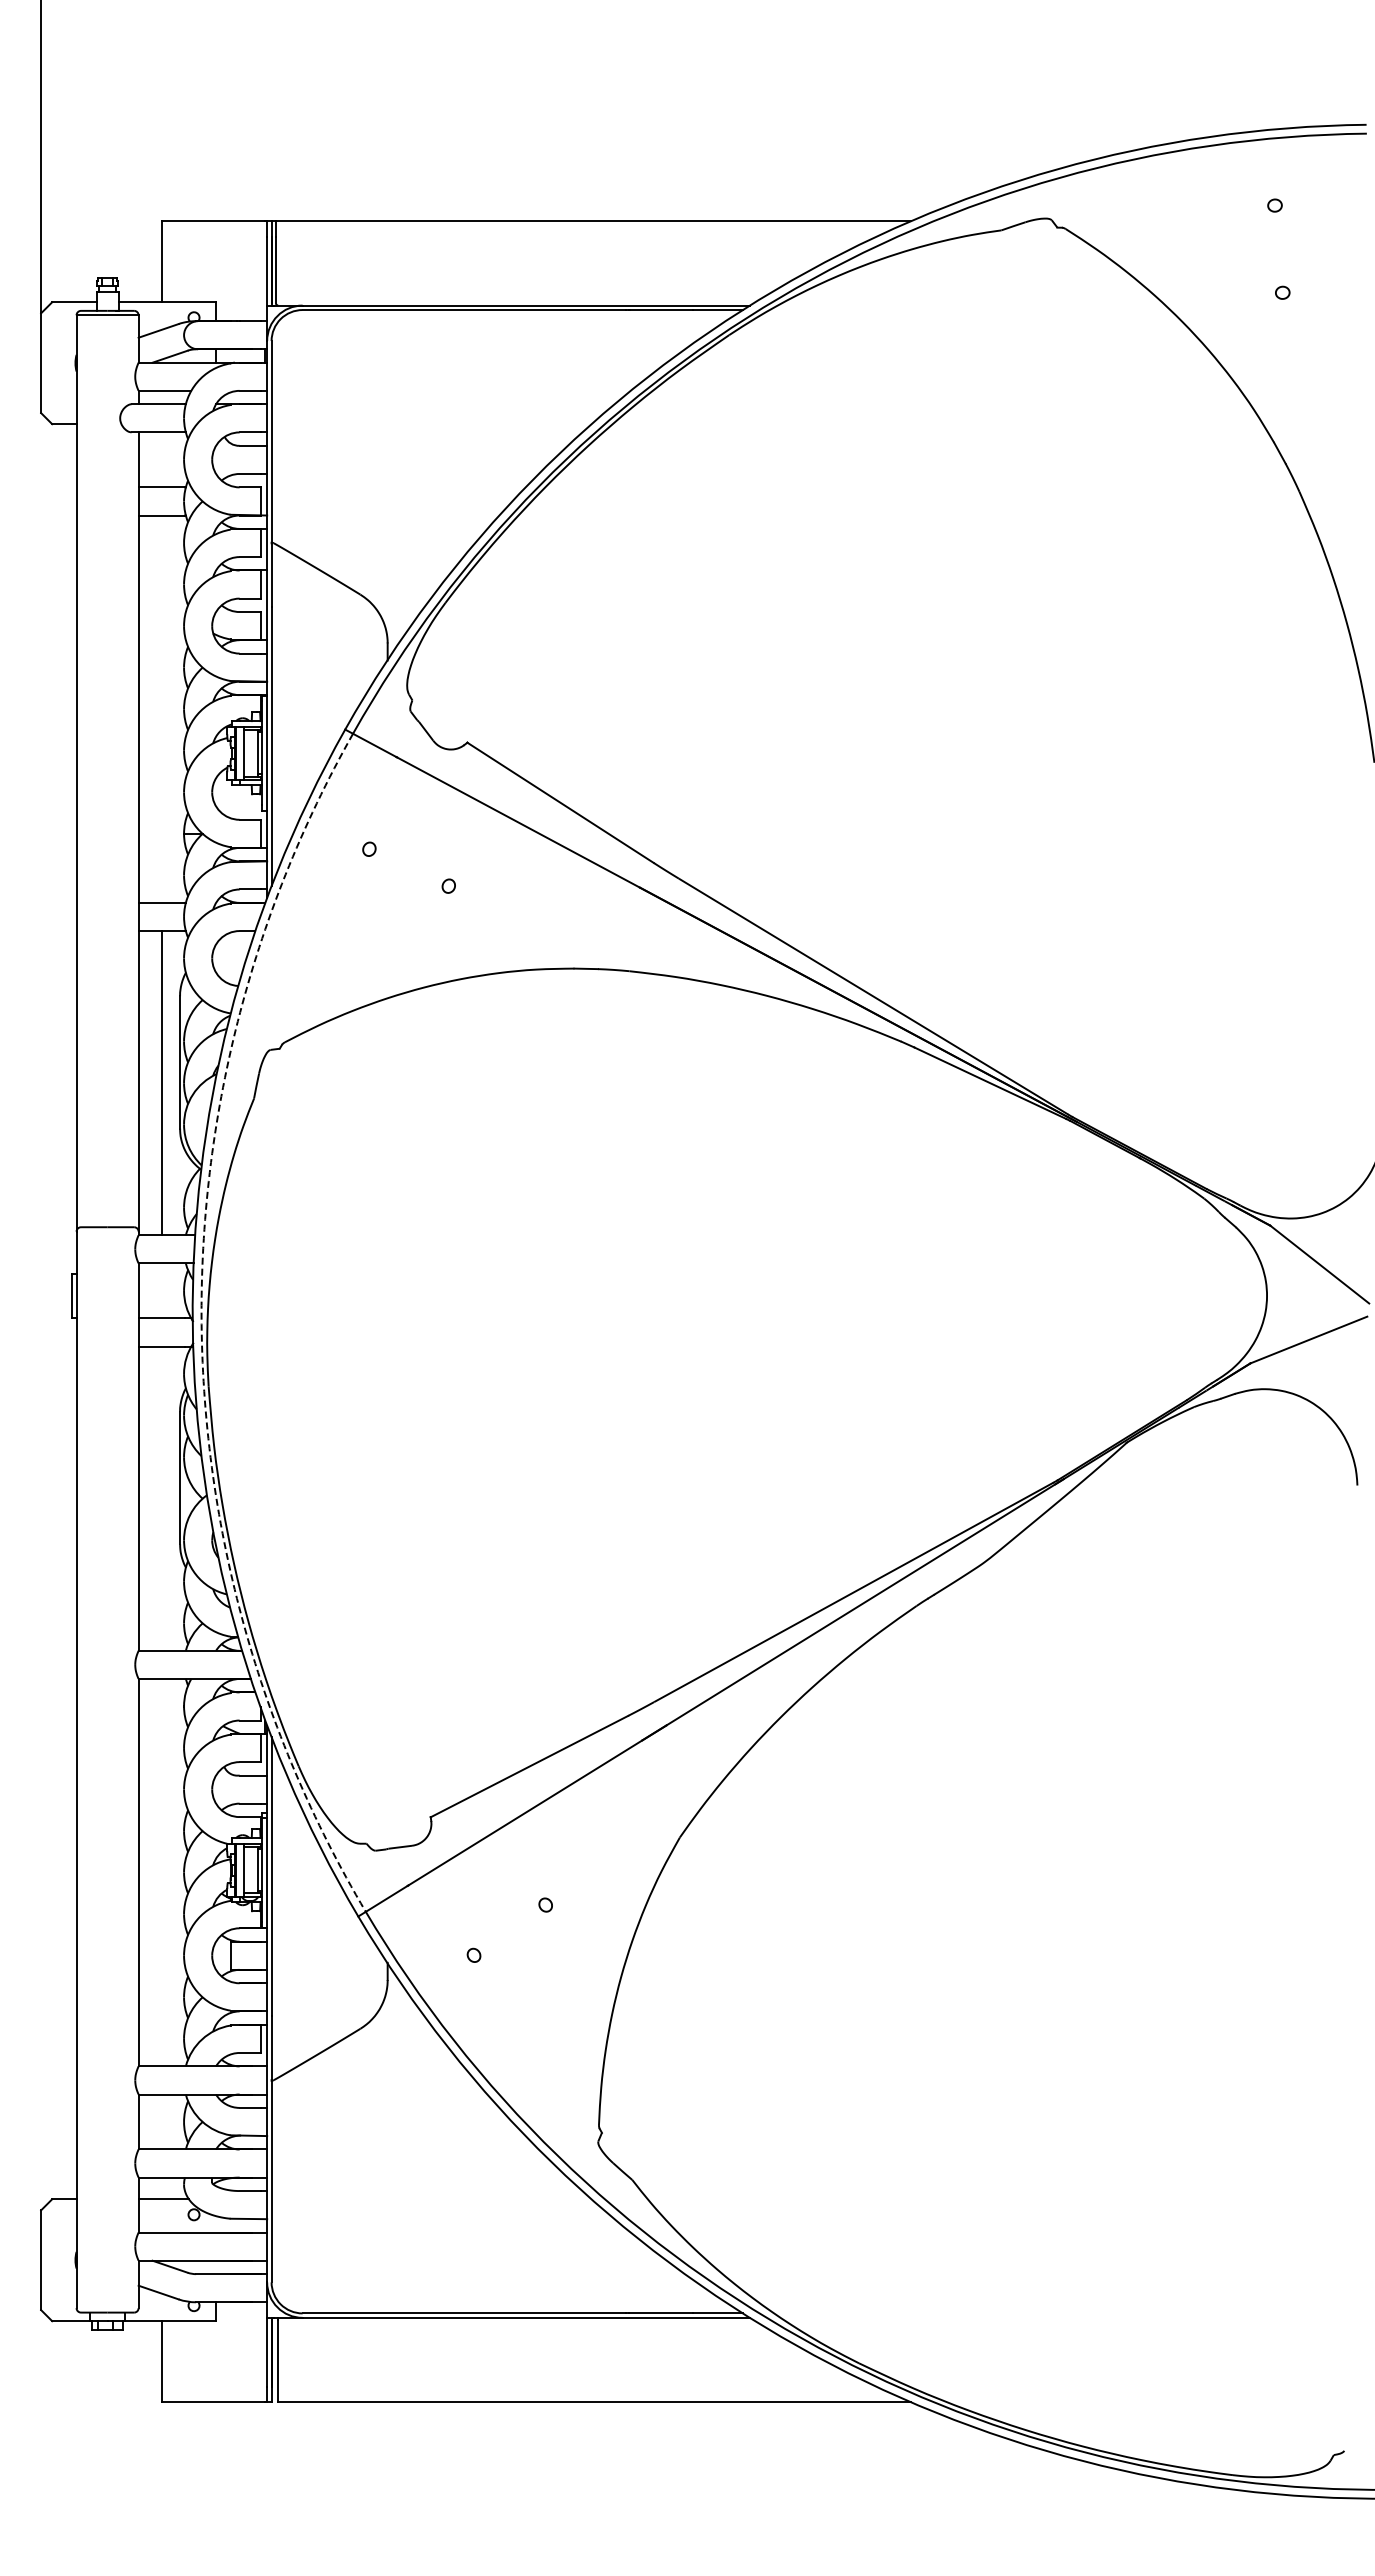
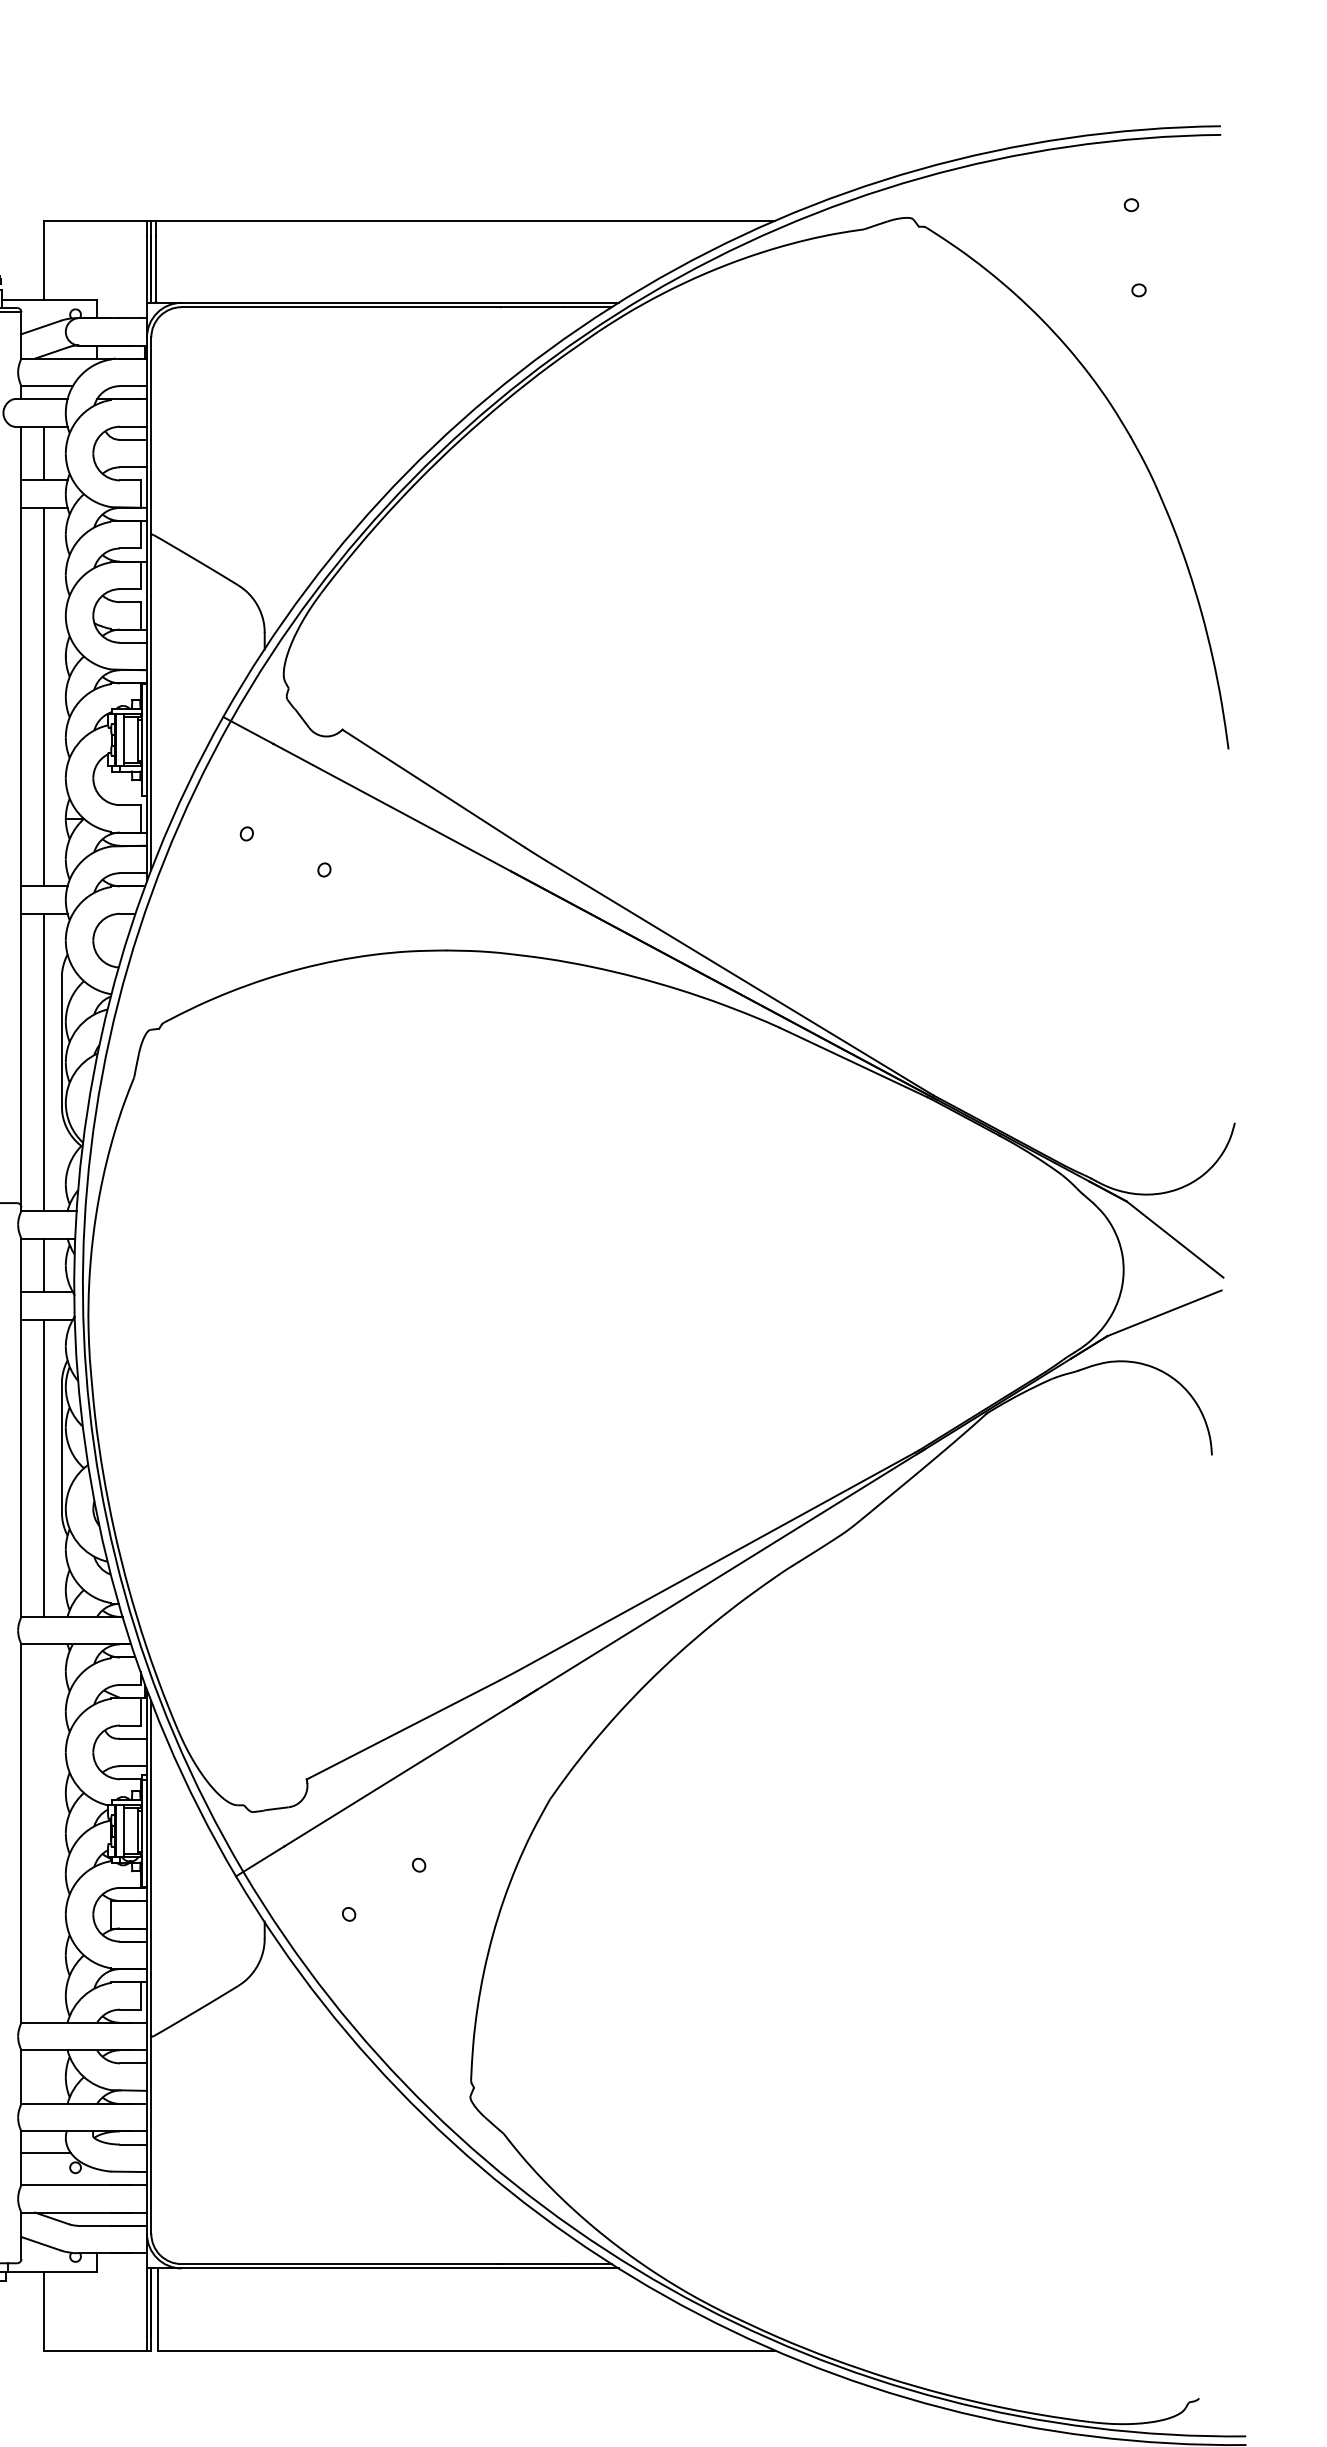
line: (161, 459) -> (43, 453), added
line: (161, 708) -> (43, 696), added
line: (161, 1290) -> (43, 1264), added
arc: (201, 1324) -> (82, 1298), dashed -> solid
line: (161, 1498) -> (43, 1468), added

